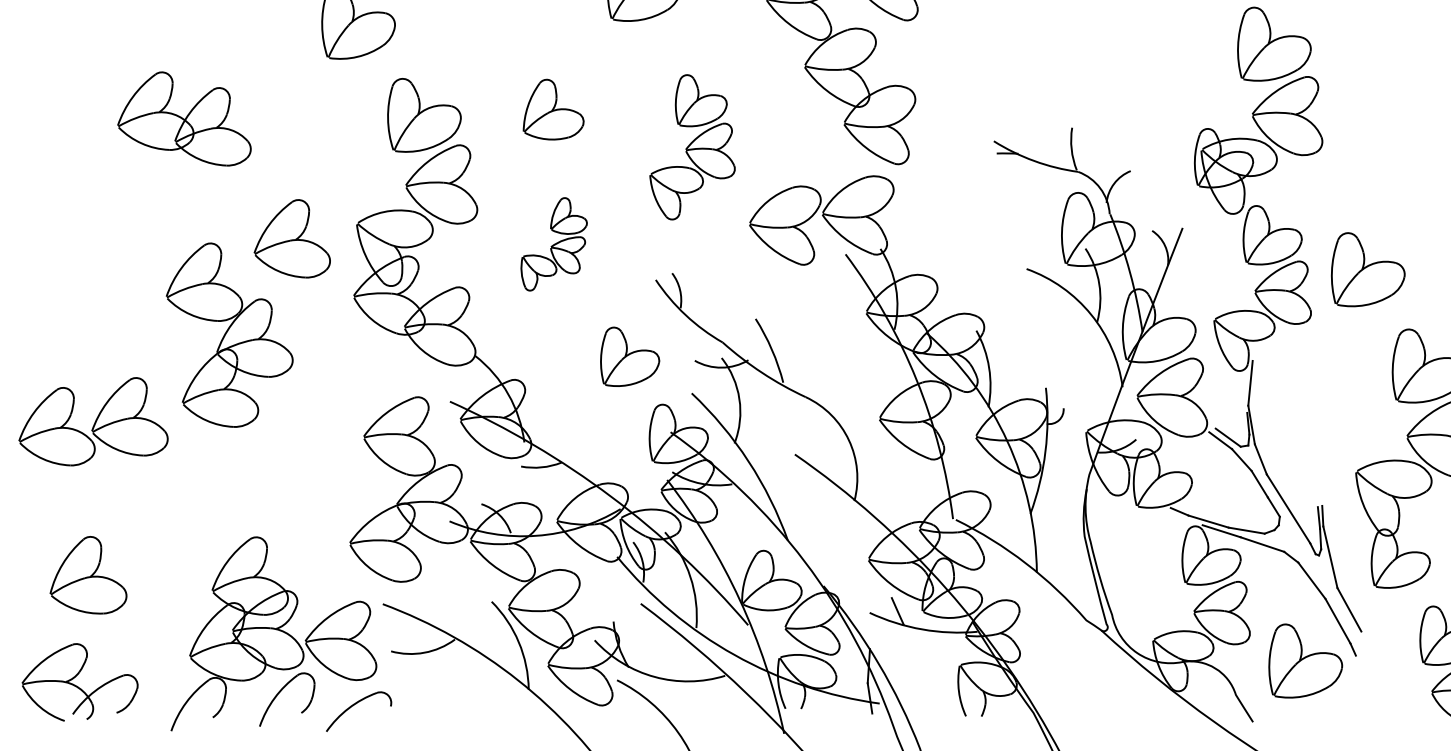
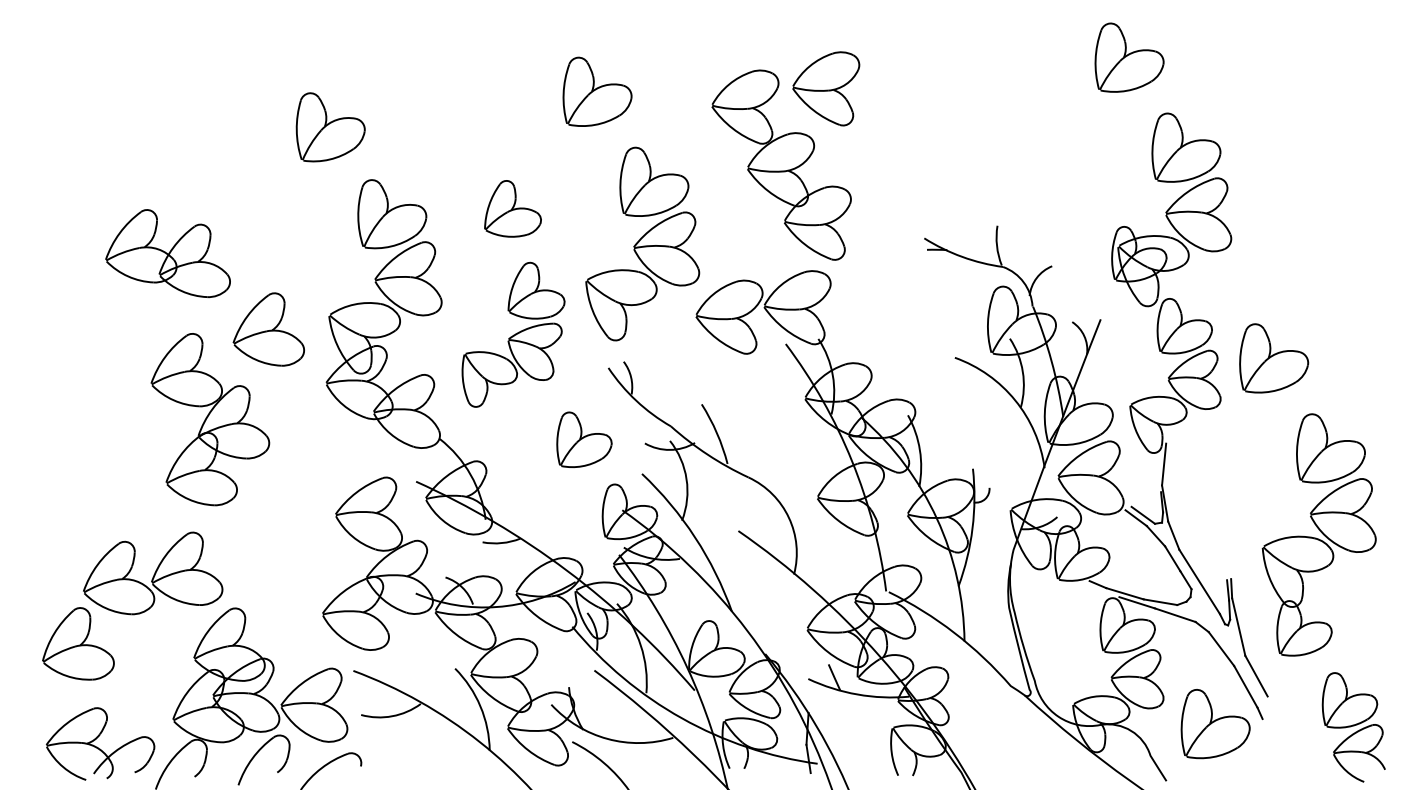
part: (183, 118) -> (167, 253), moved
part: (692, 146) -> (642, 243), size x1.43
part: (554, 244) -> (513, 334), size x1.67
part: (93, 421) -> (153, 573), moved
part: (80, 681) -> (100, 743), moved

